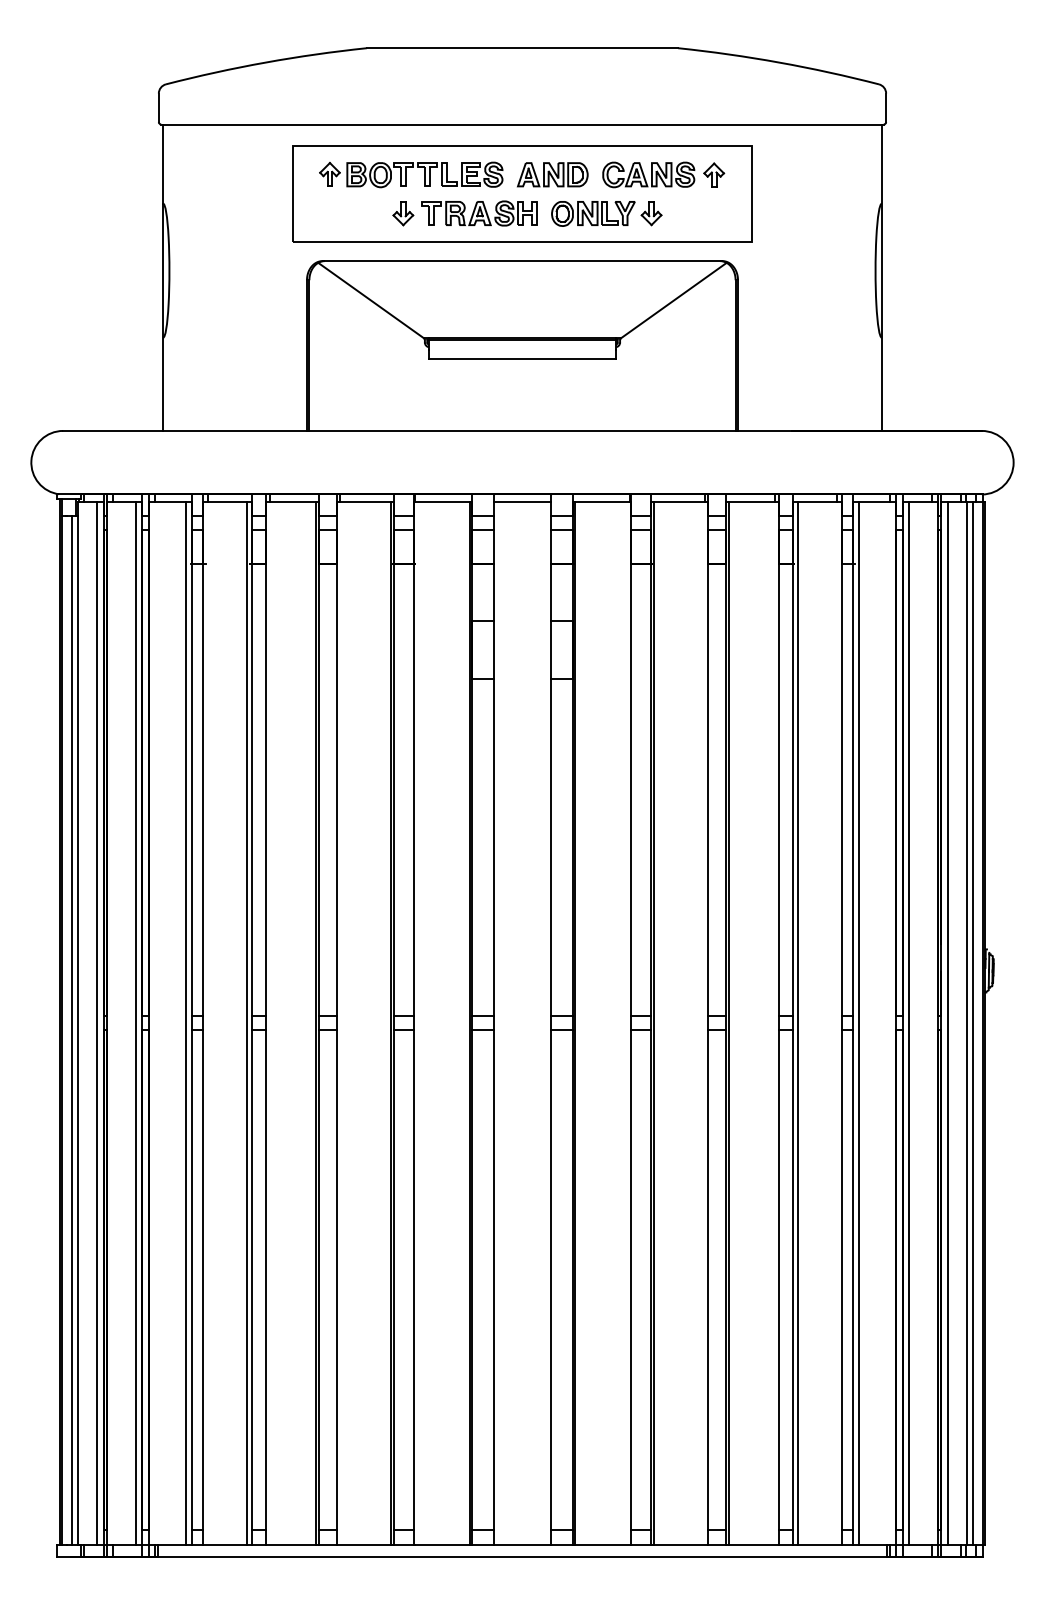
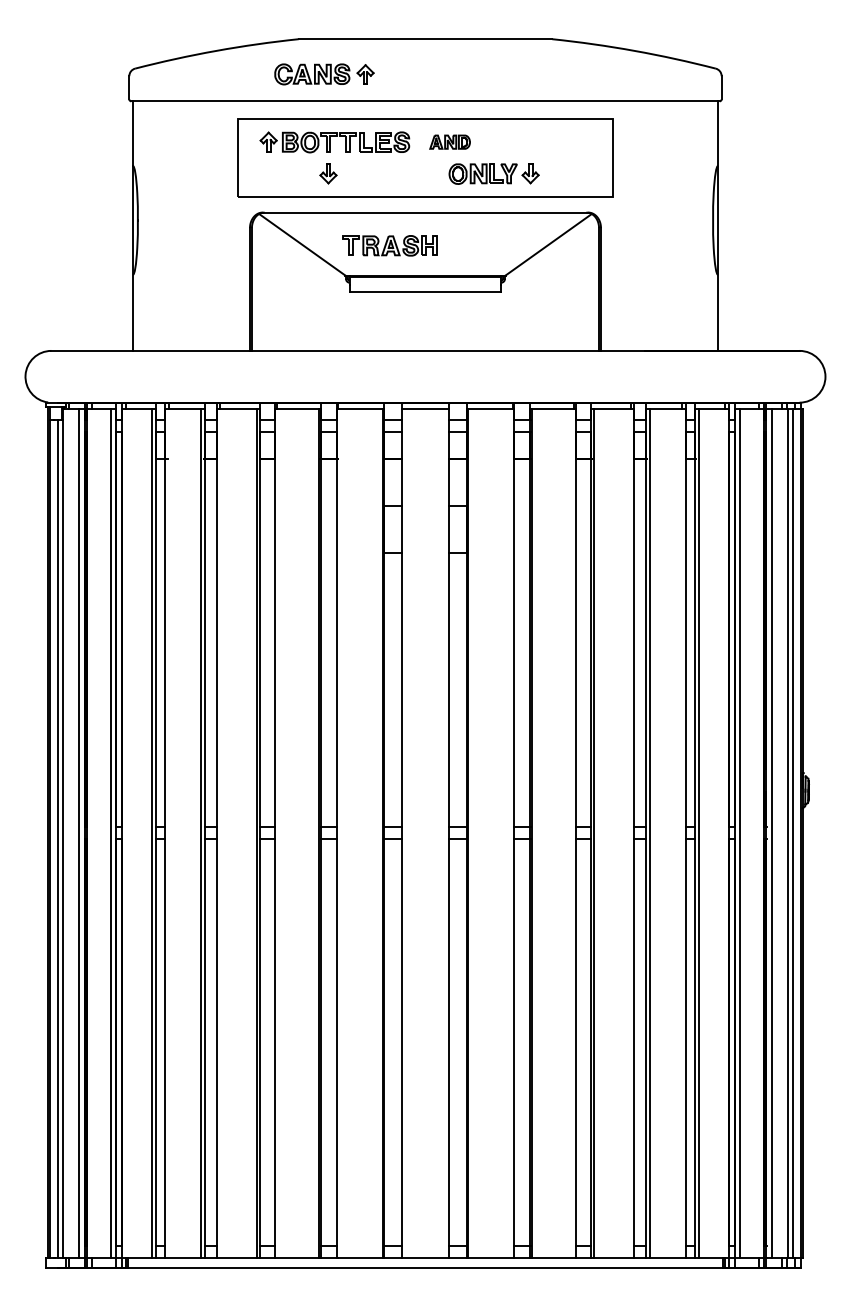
part: (551, 173) -> (449, 141), size x0.7
part: (663, 175) -> (324, 74), moved
part: (478, 213) -> (389, 245), moved

